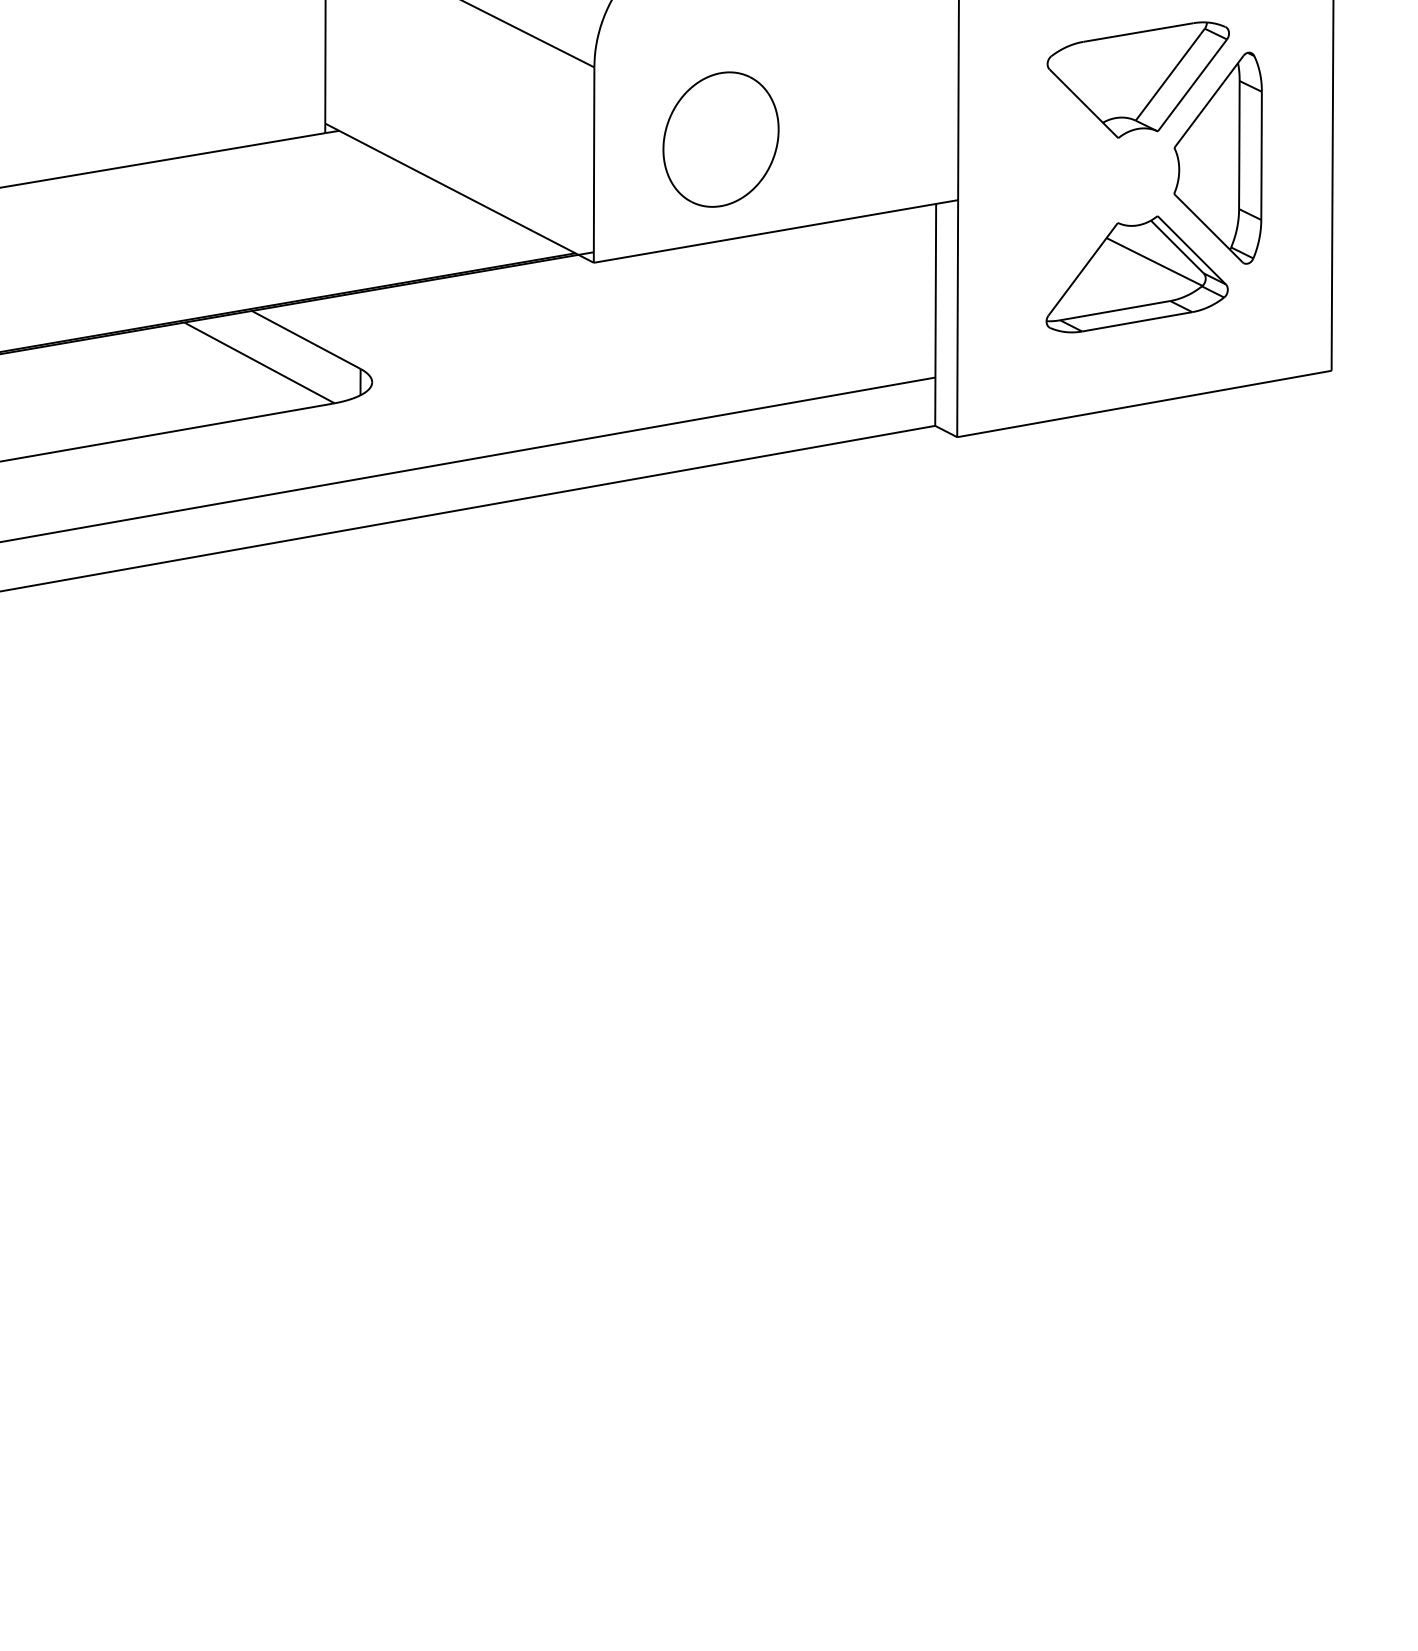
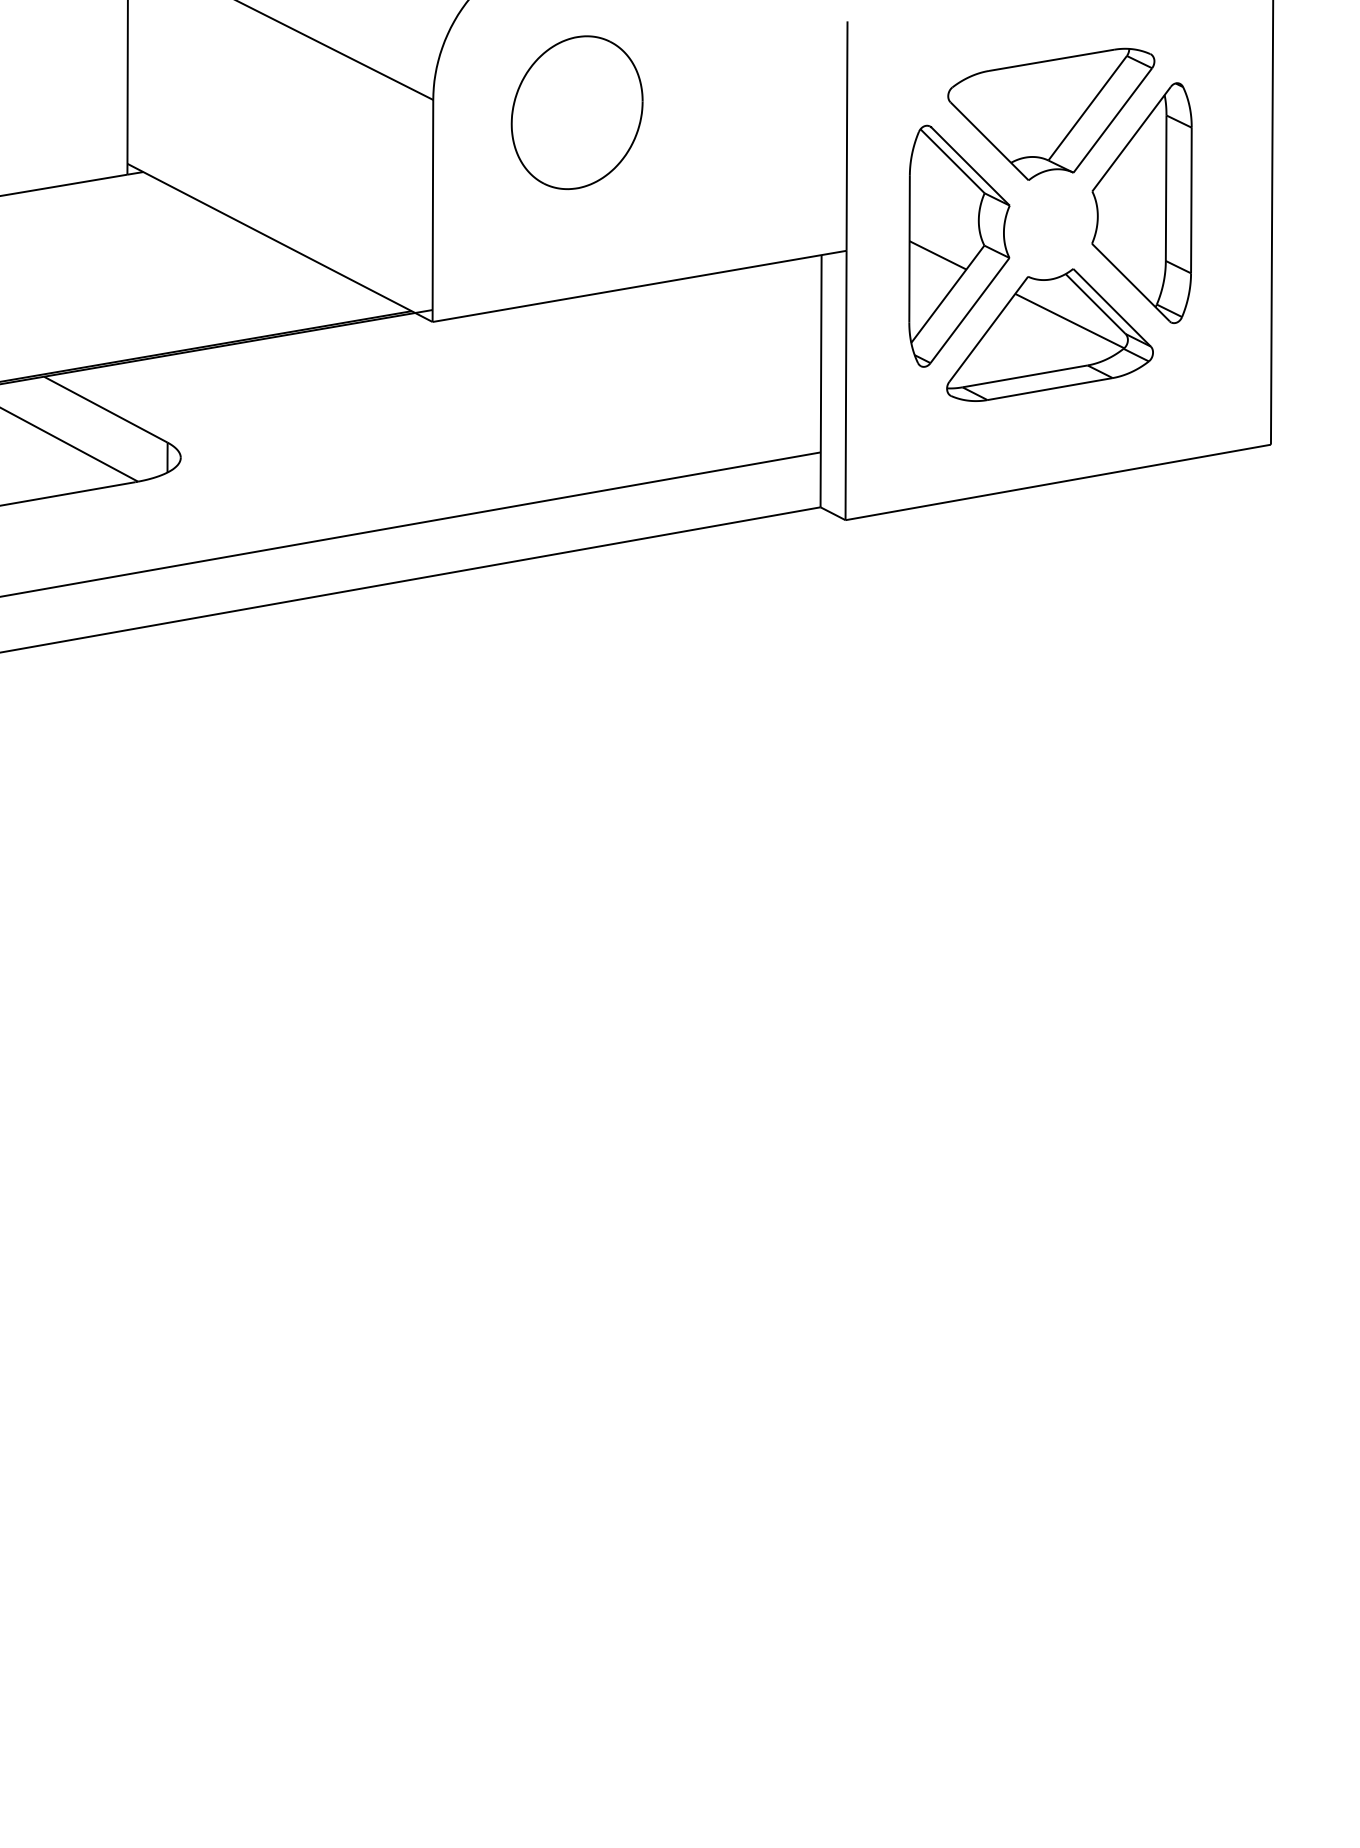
part: (720, 139) -> (576, 112), moved
part: (1057, 196) -> (959, 246), added

